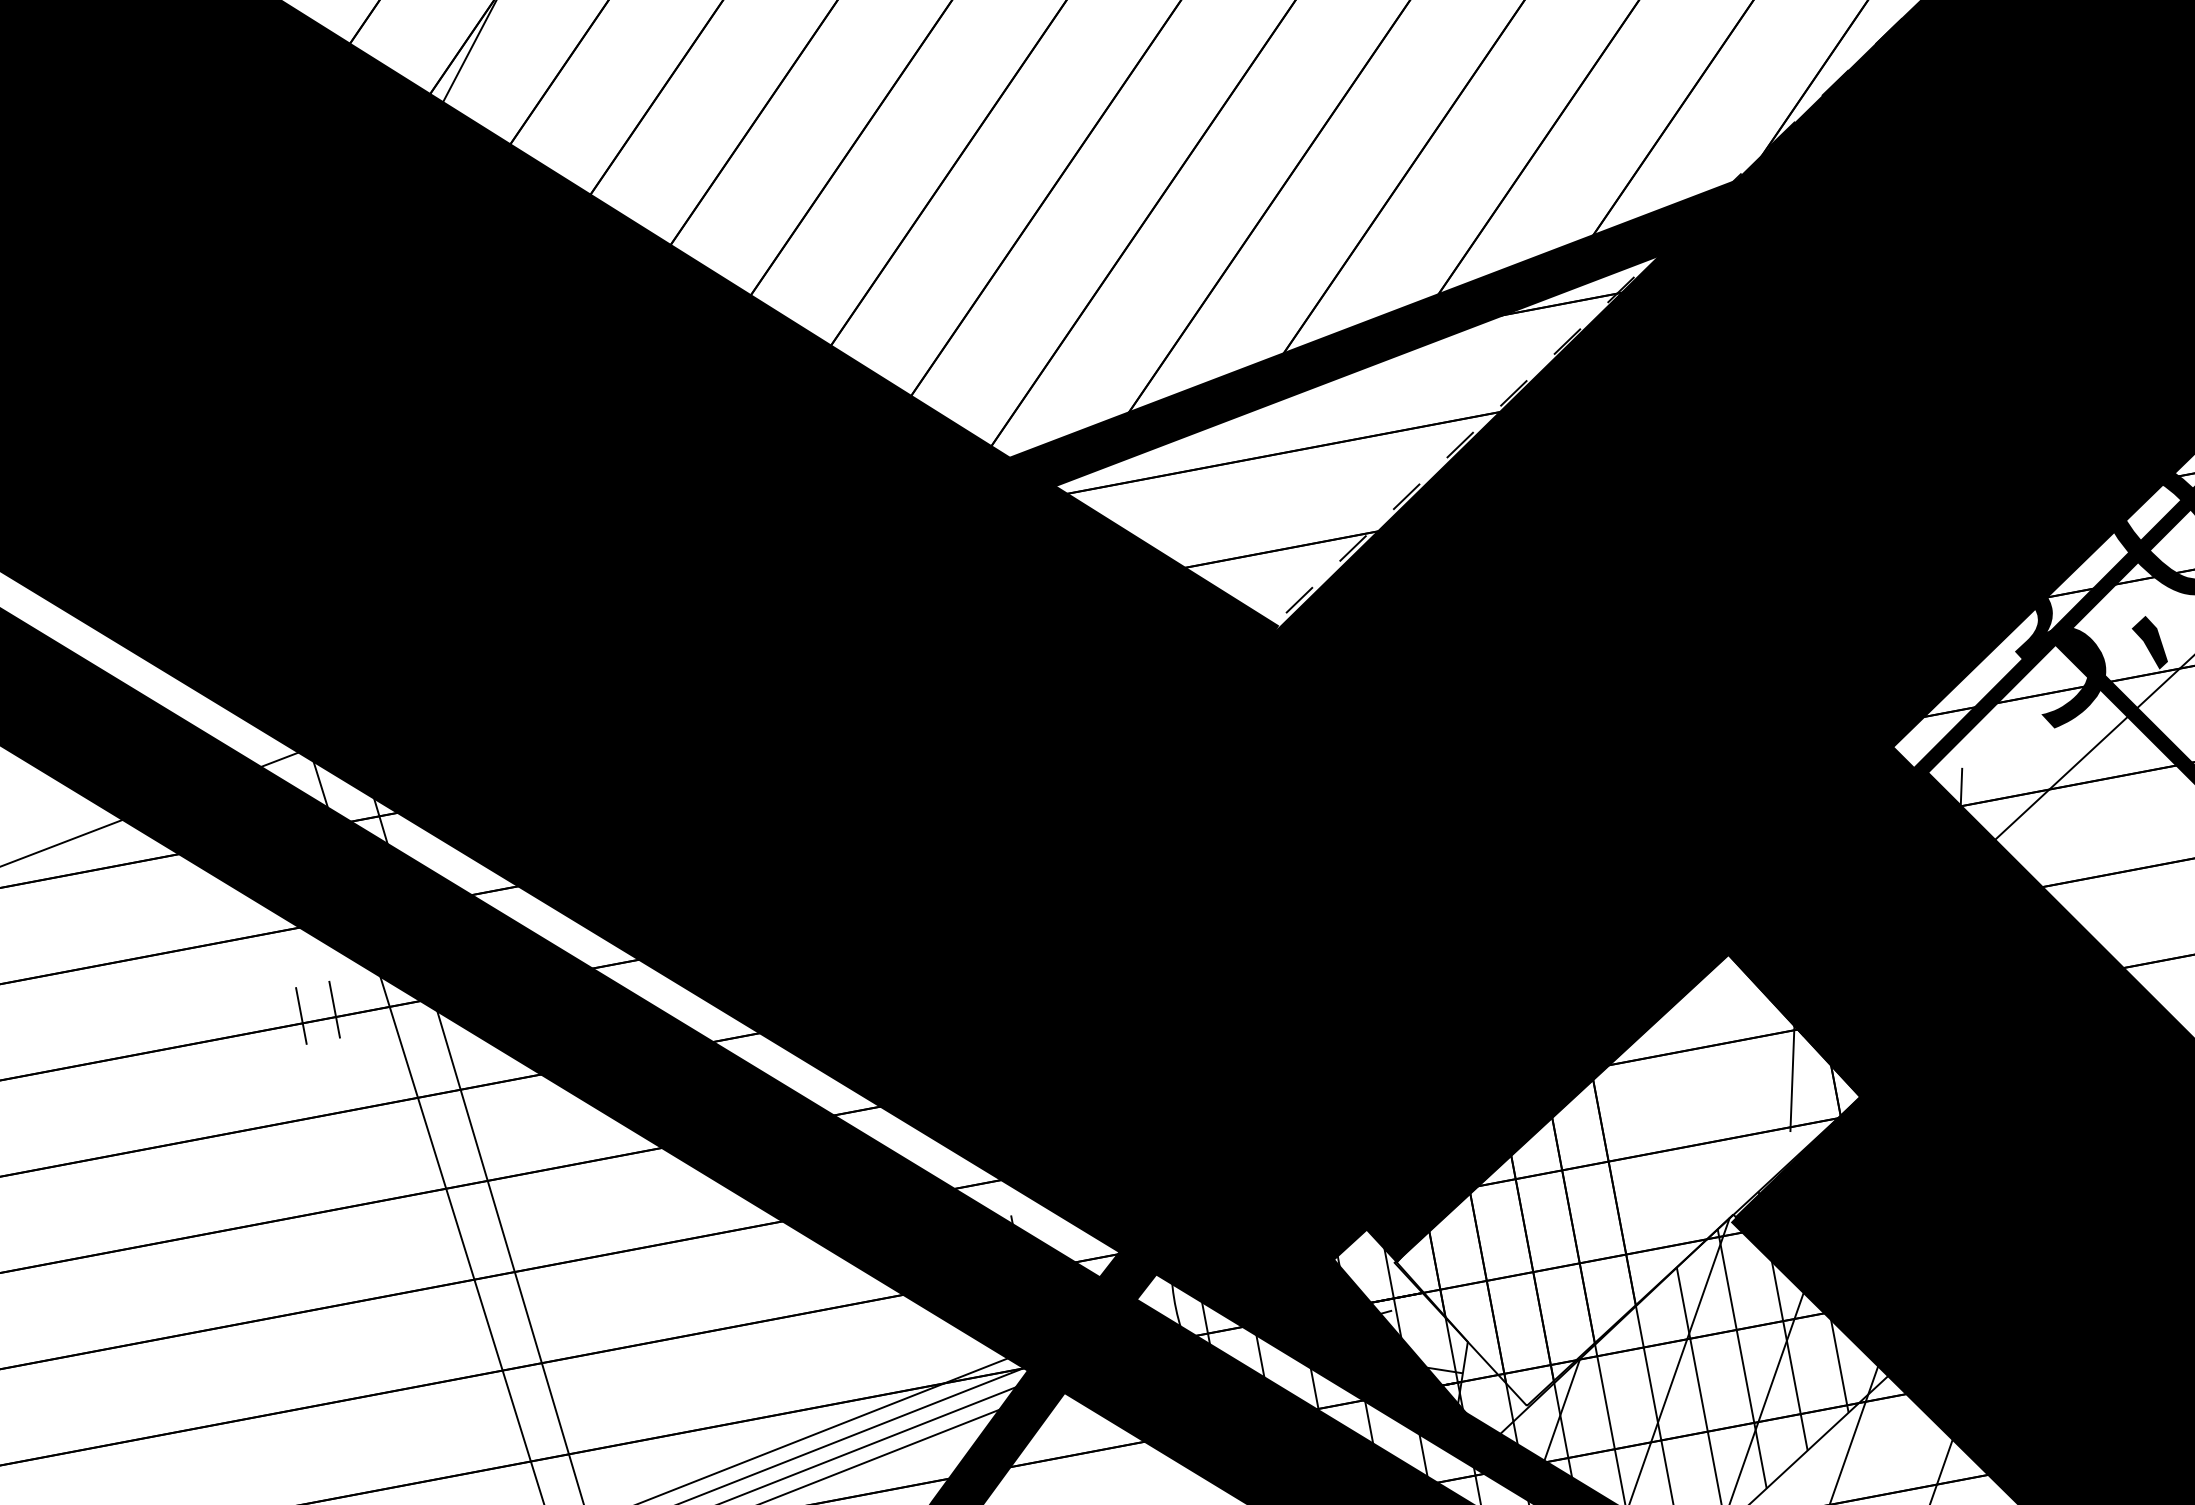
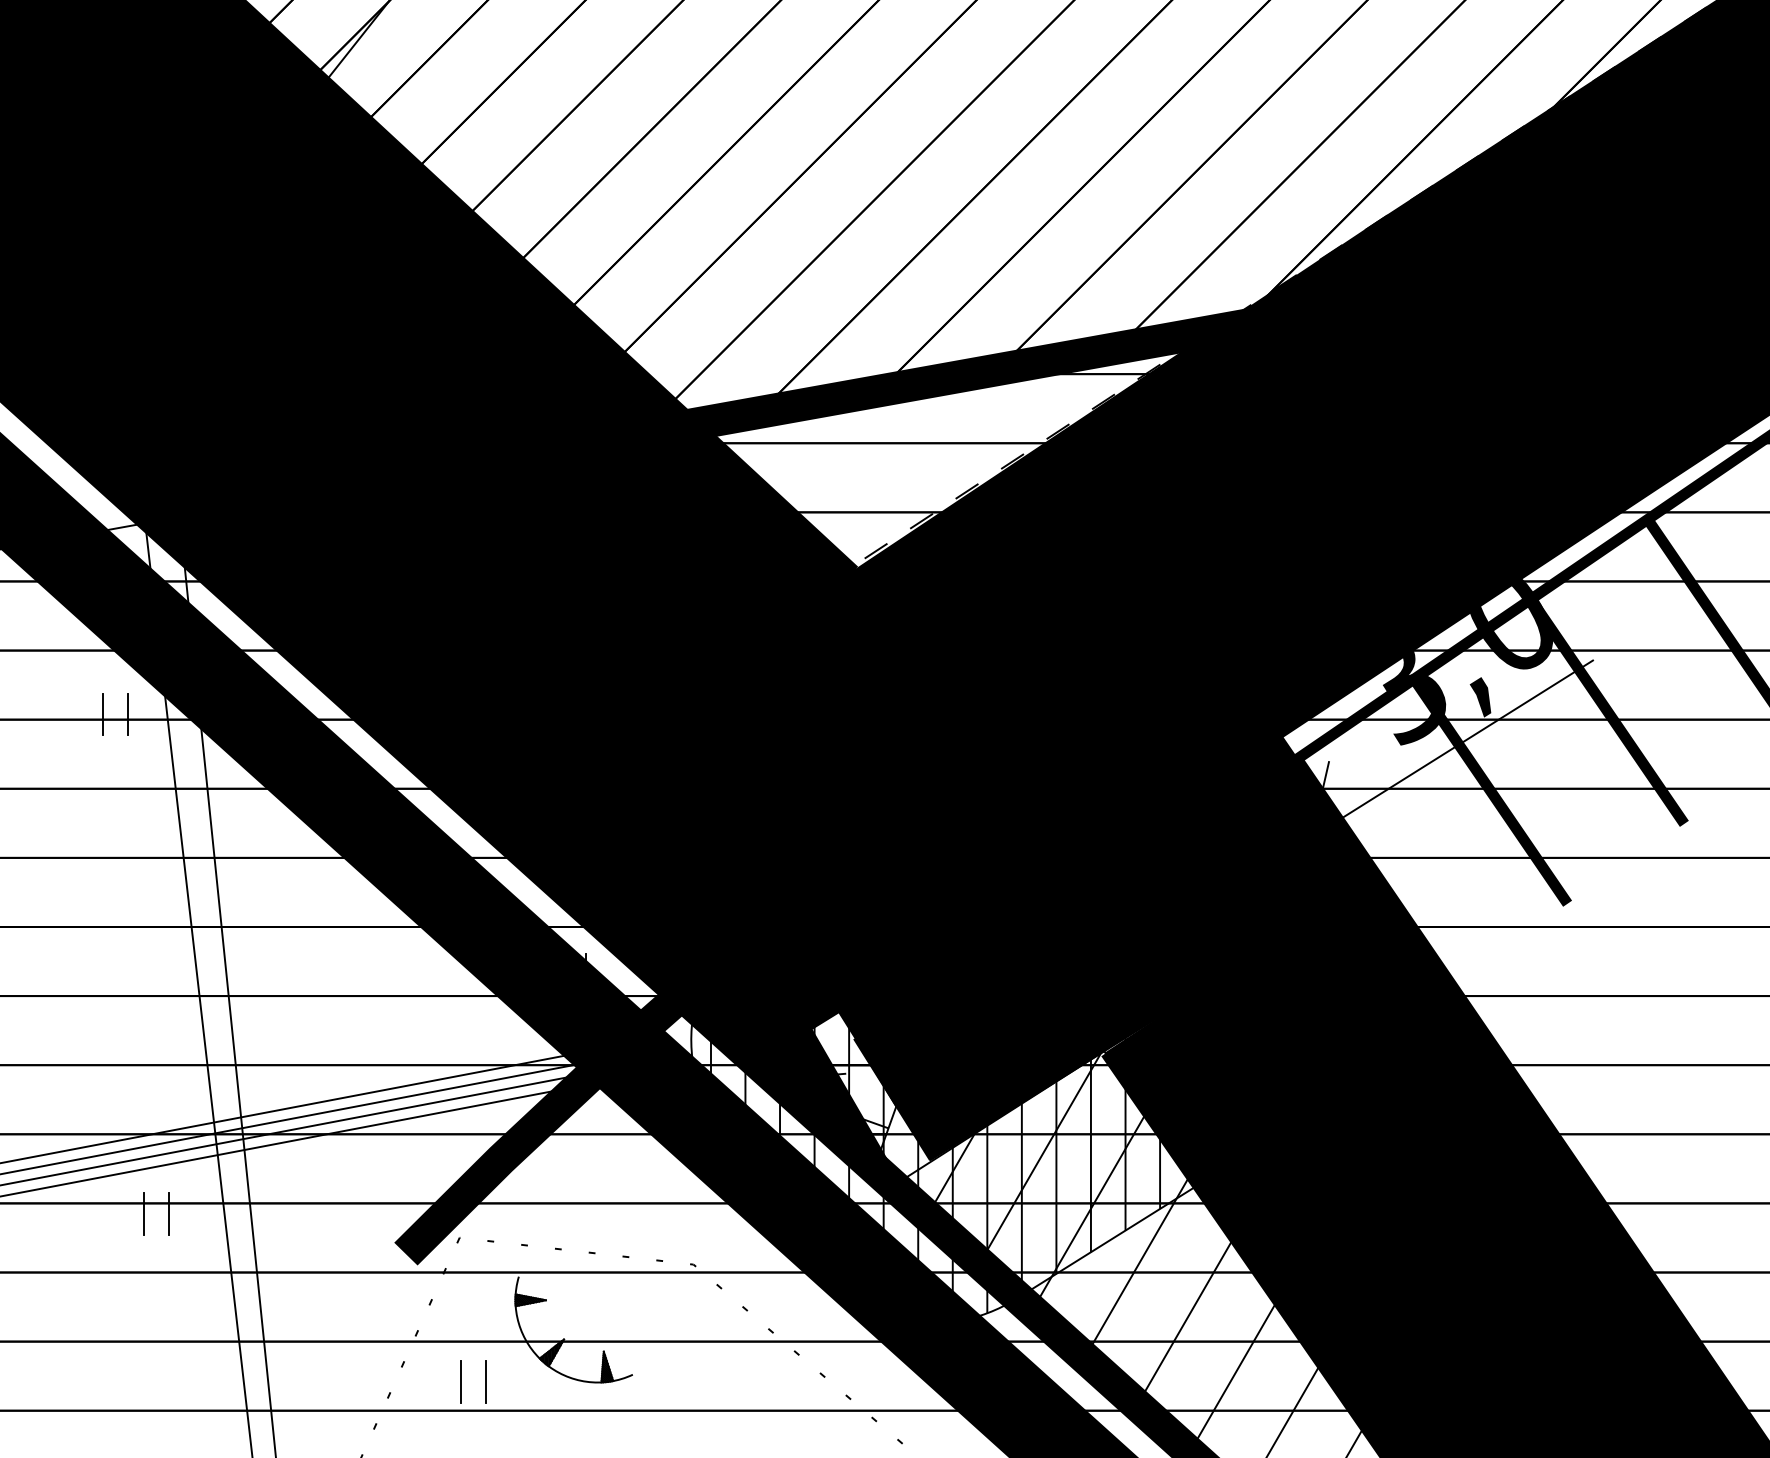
fill: (1626, 1179) -> (1032, 1011), added

